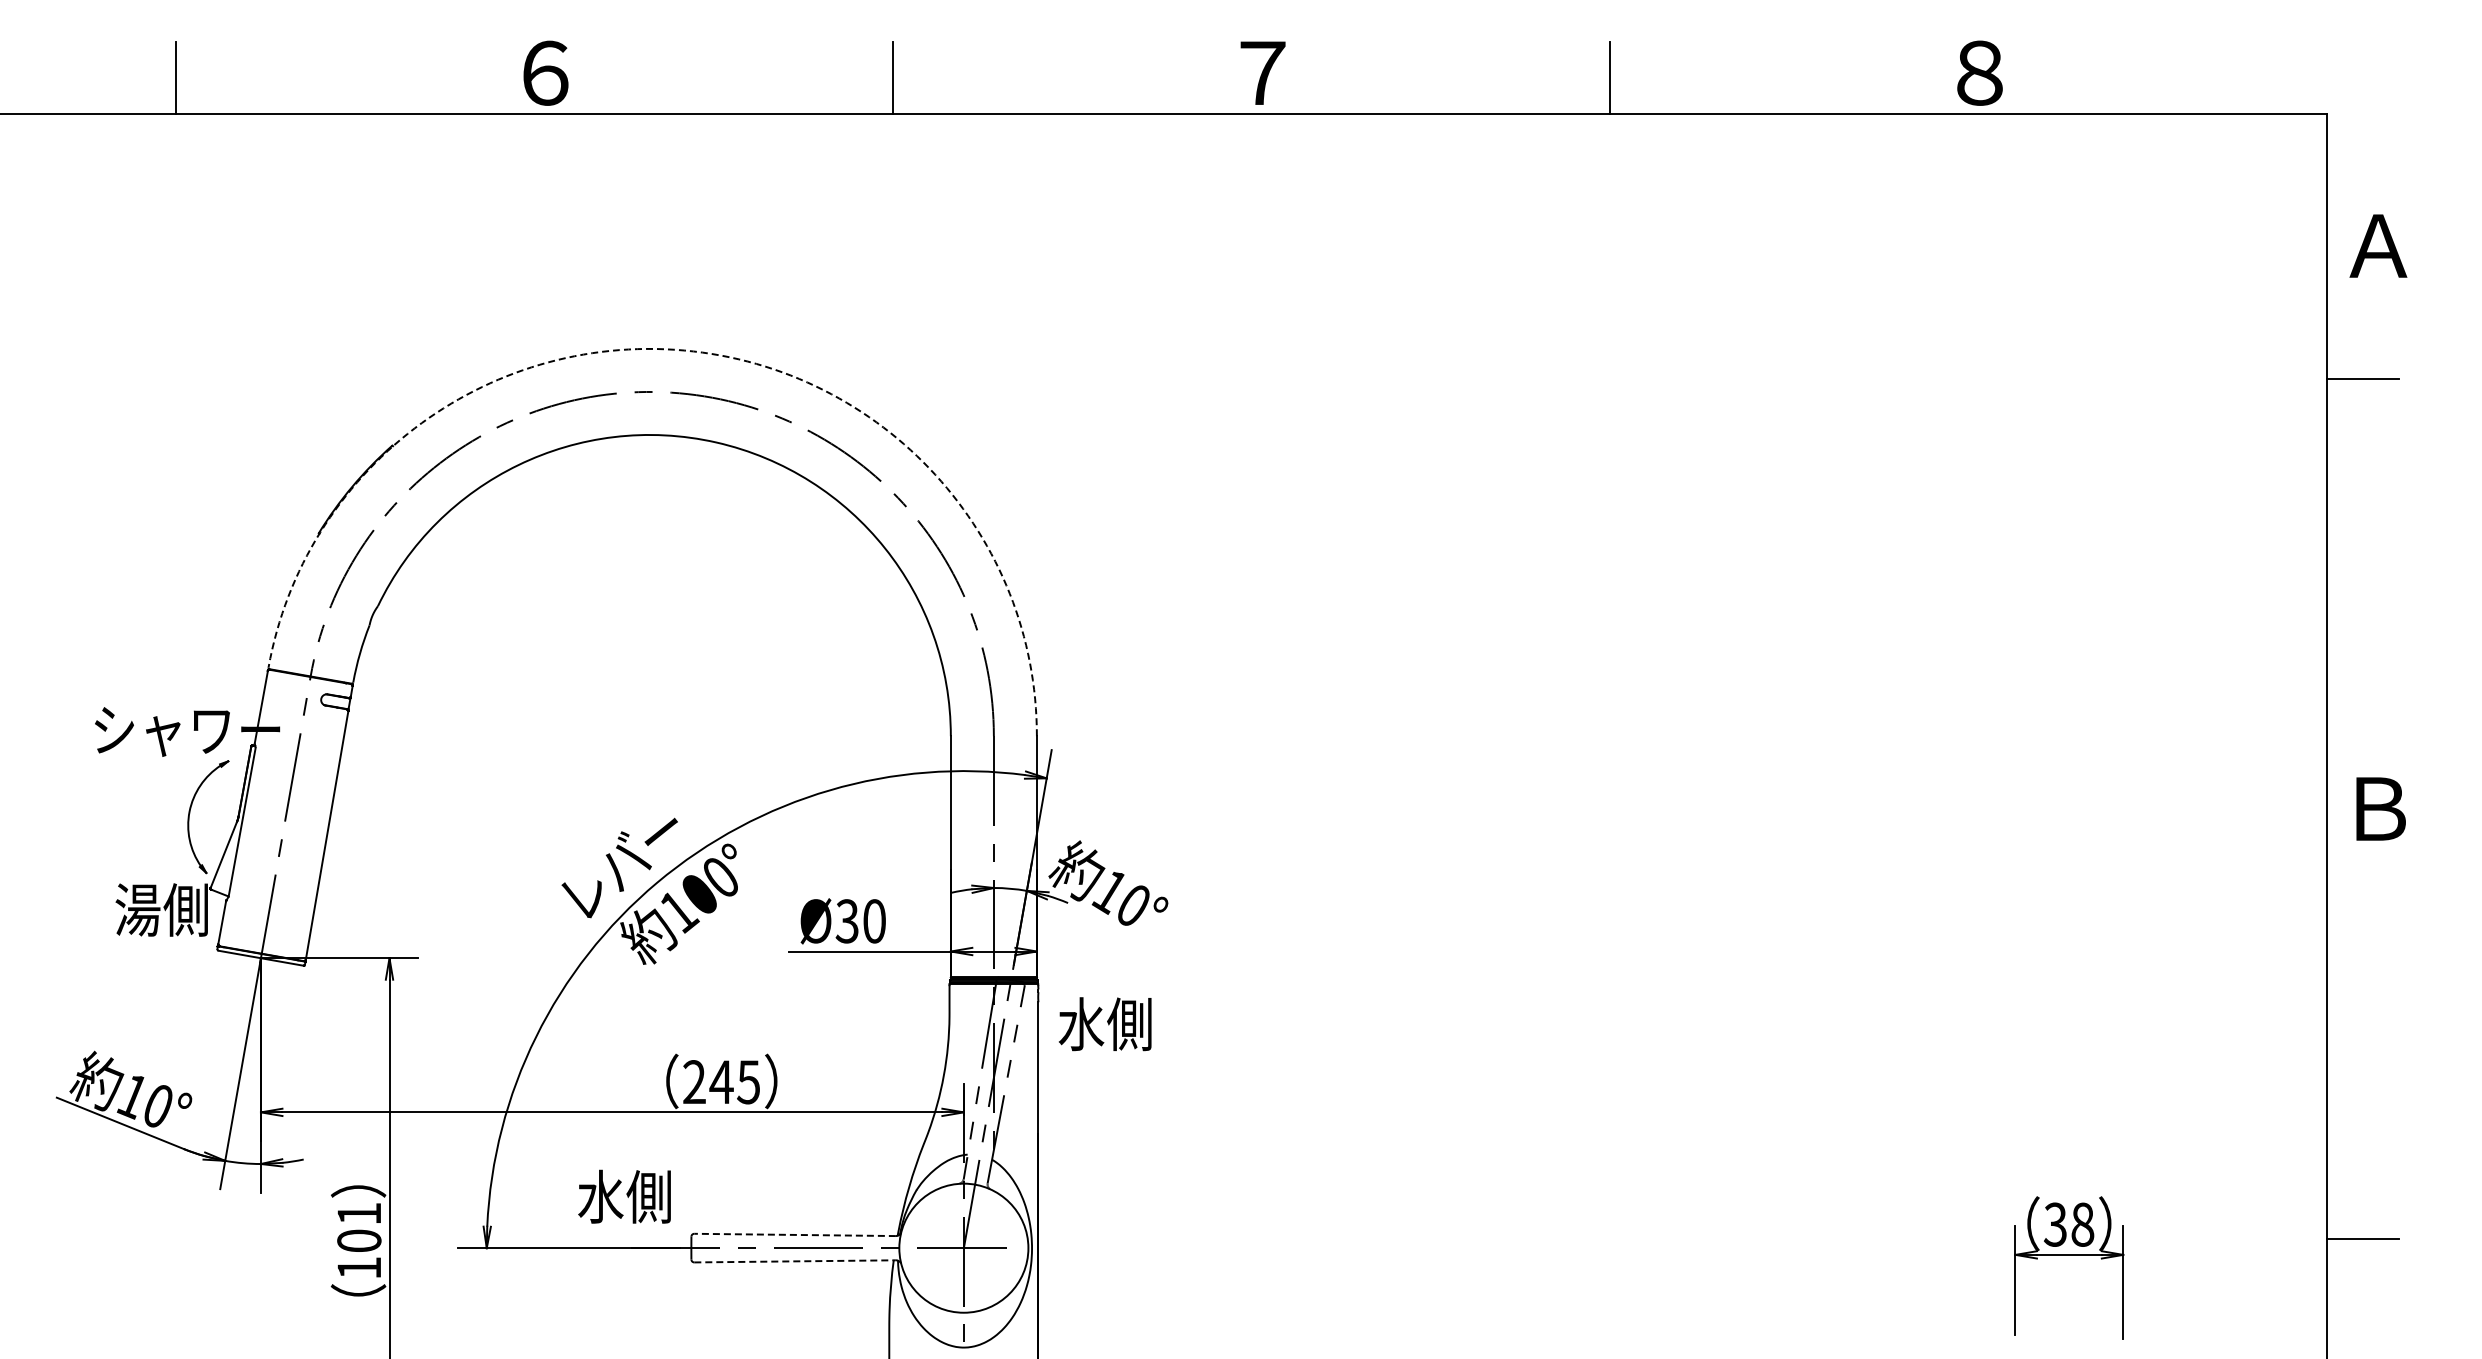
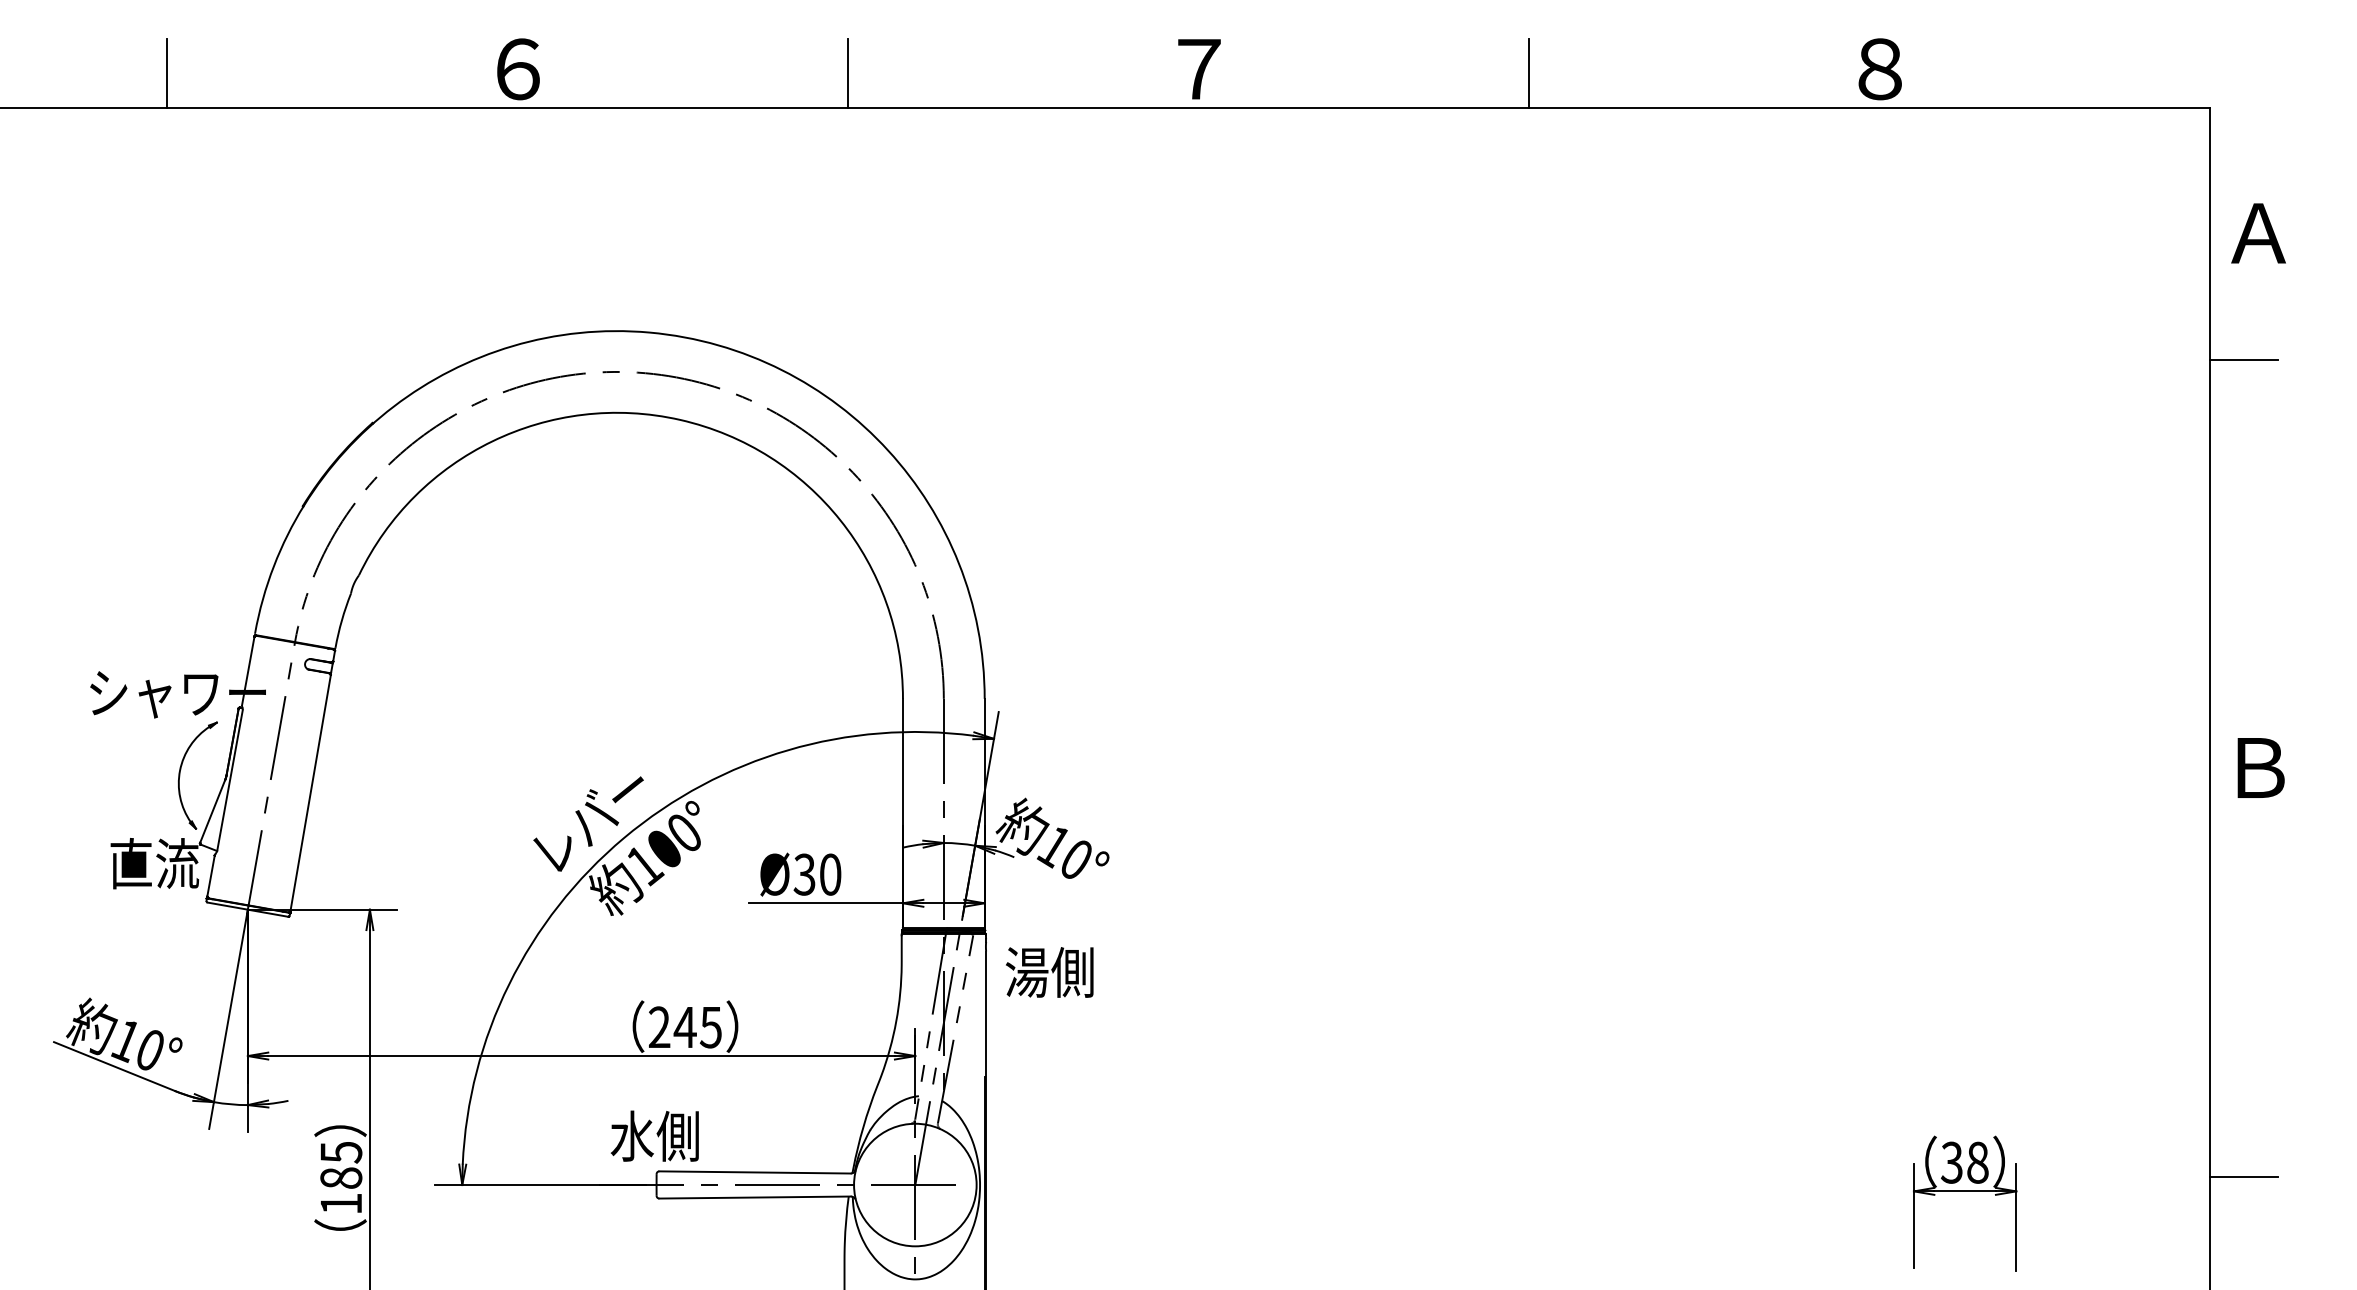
arc: (684, 350) -> (650, 332), dashed -> solid
text: (162, 909) -> (154, 863), 湯側 -> 直流
text: (1081, 1024) -> (1027, 972), 水側 -> 湯側
text: (624, 1196) -> (654, 1135), moved
text: (359, 1227) -> (341, 1165), 101 -> 185
line: (795, 1234) -> (755, 1172), dashed -> solid
line: (795, 1261) -> (755, 1197), dashed -> solid

